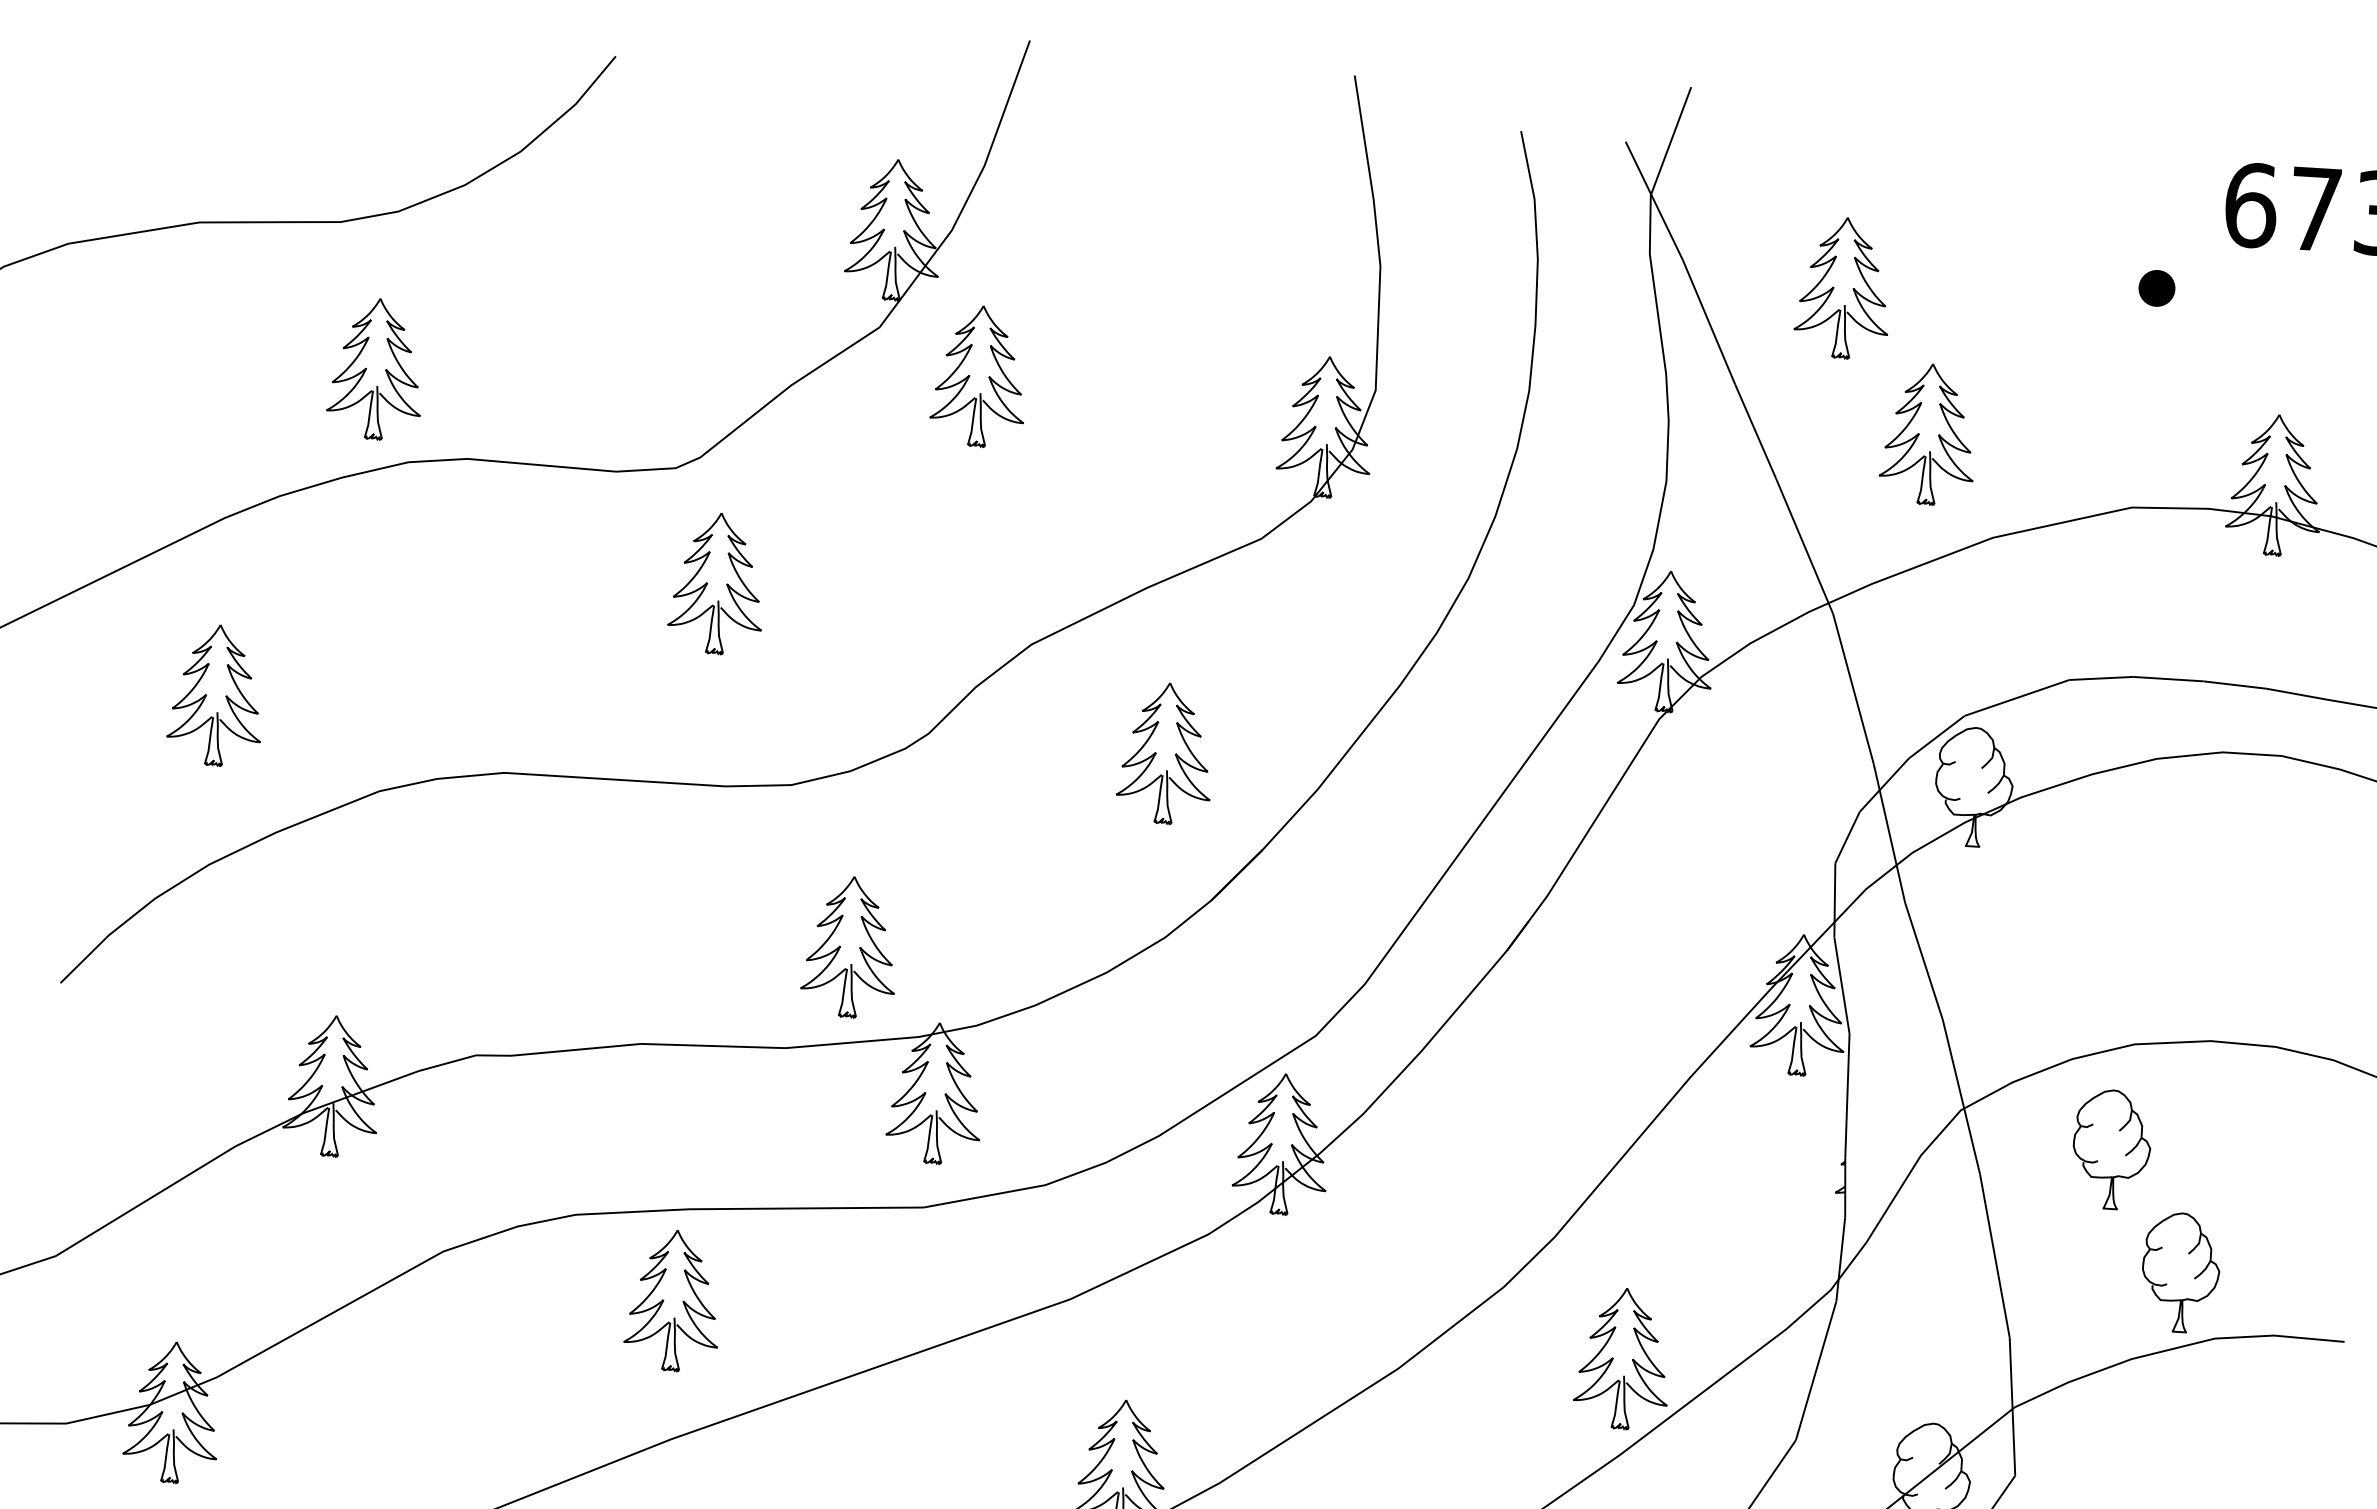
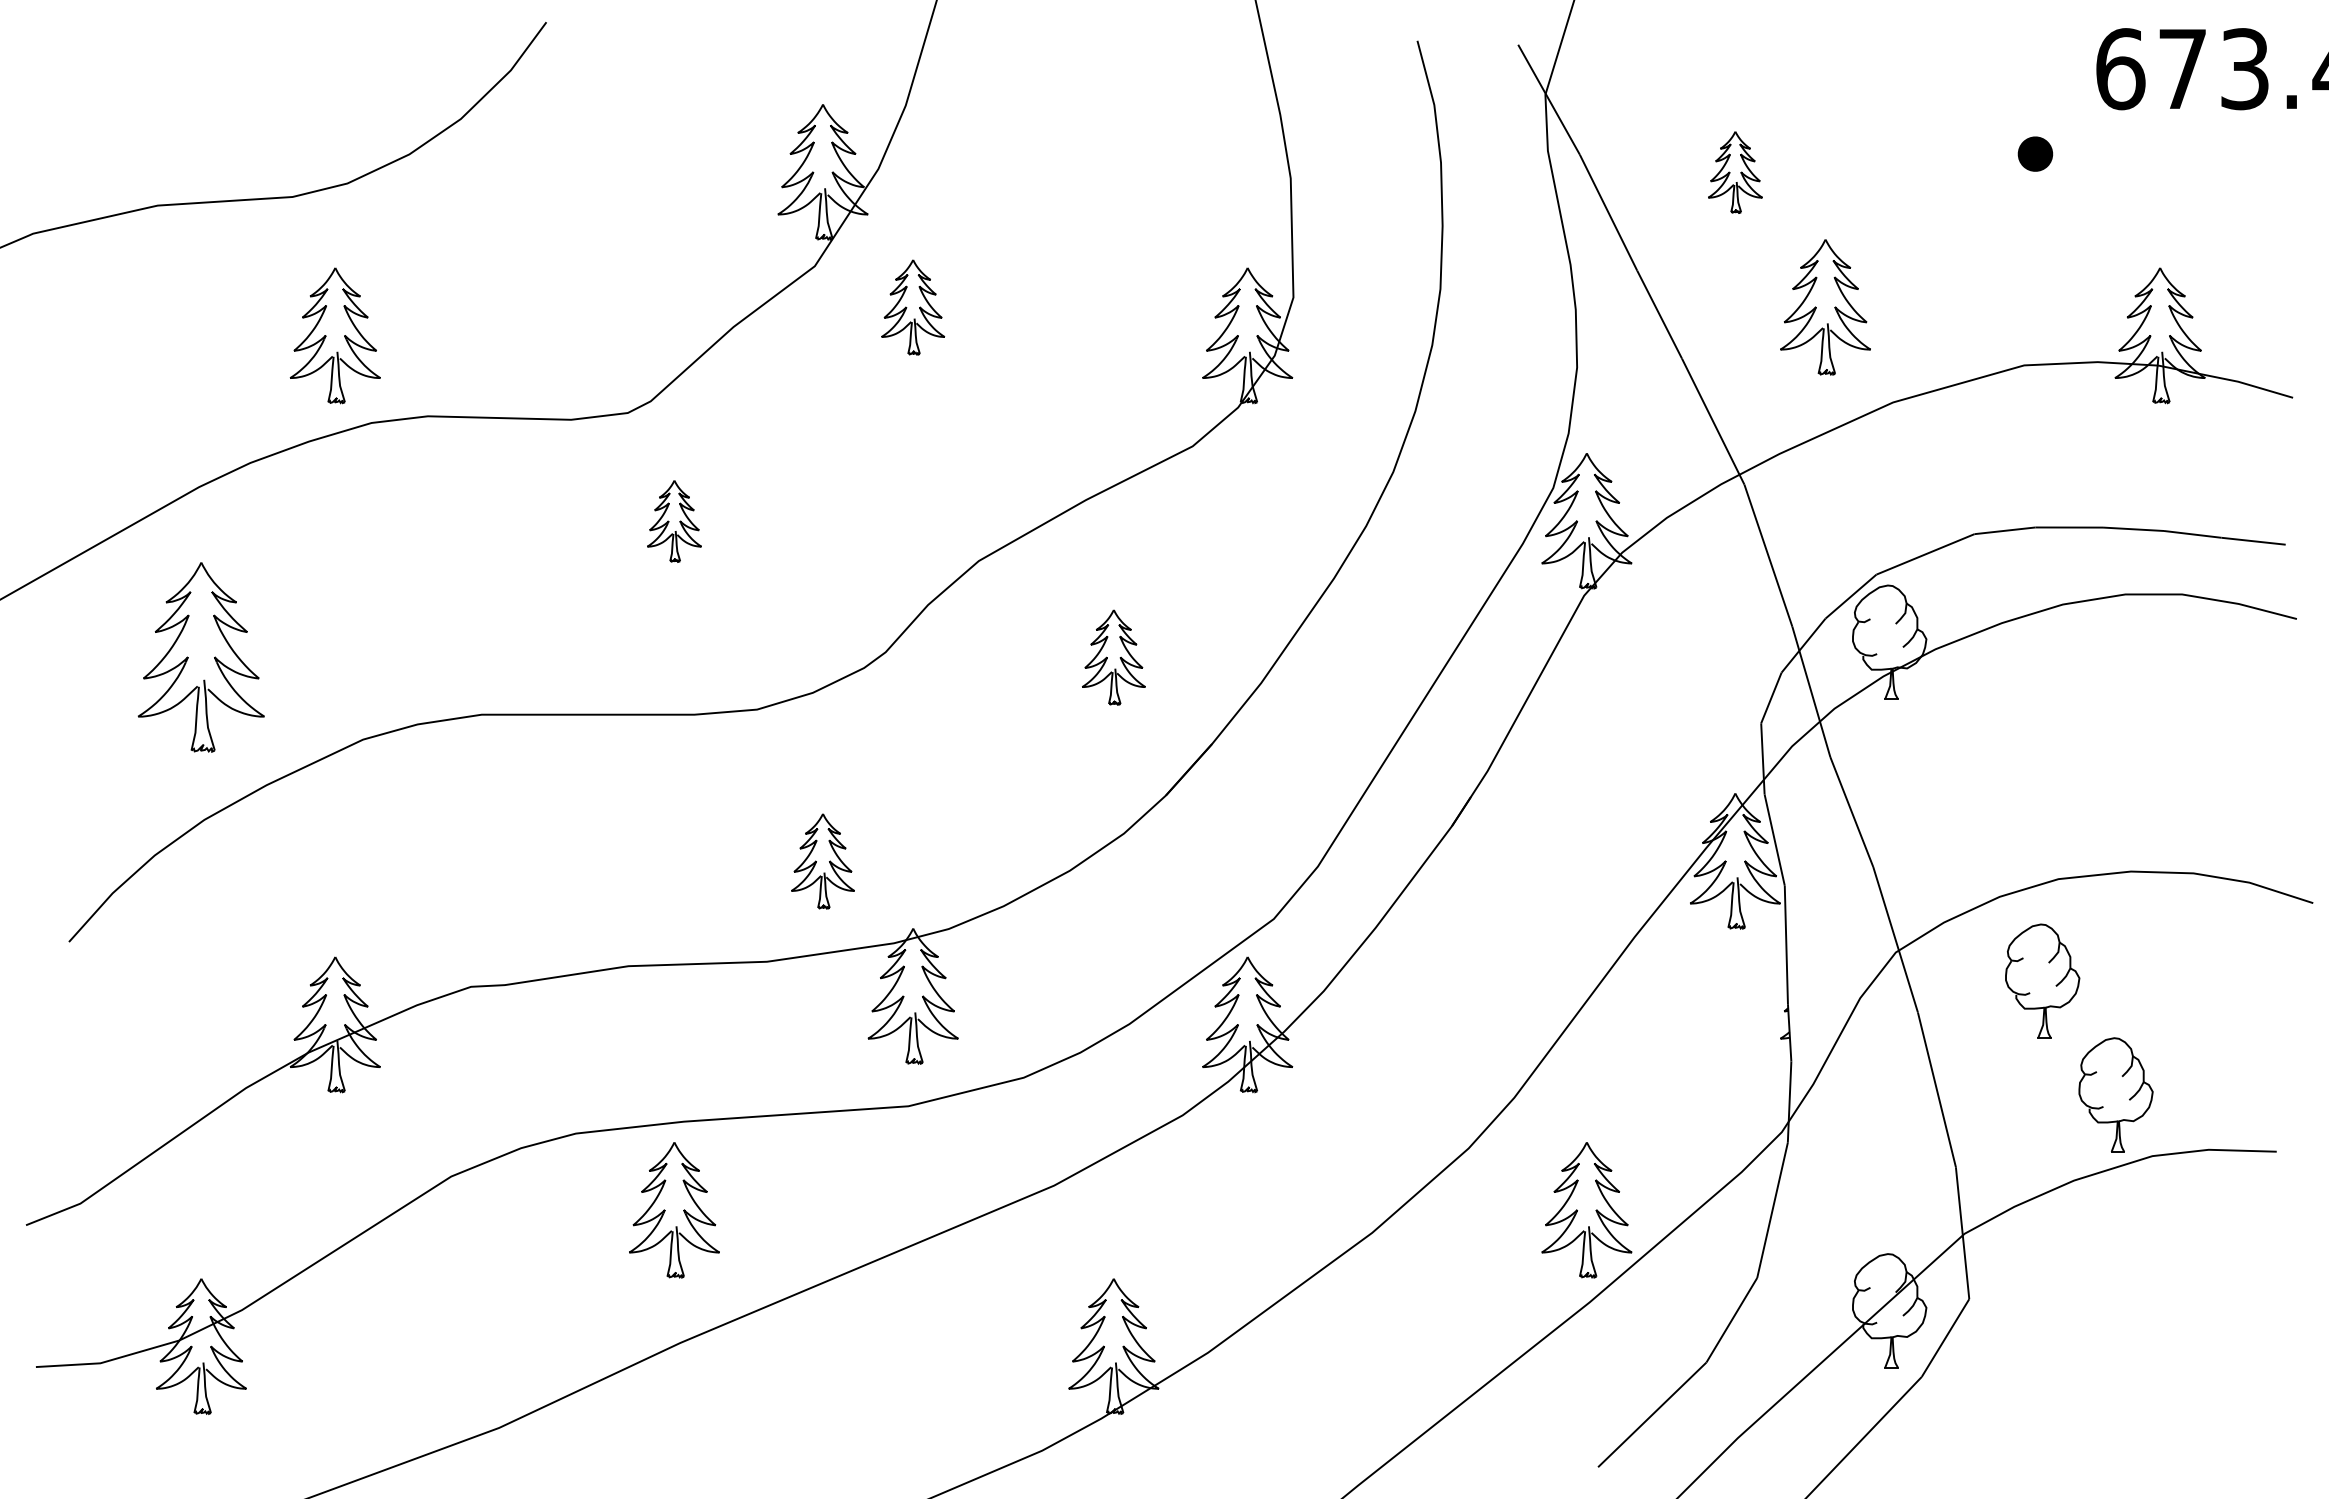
part: (1843, 288) -> (1735, 172), size x0.6
part: (978, 376) -> (912, 307), size x0.7
part: (717, 584) -> (674, 521), size x0.6
part: (216, 695) -> (201, 657), size x1.4
part: (1165, 753) -> (1113, 657), size x0.7
part: (849, 947) -> (822, 861), size x0.7

